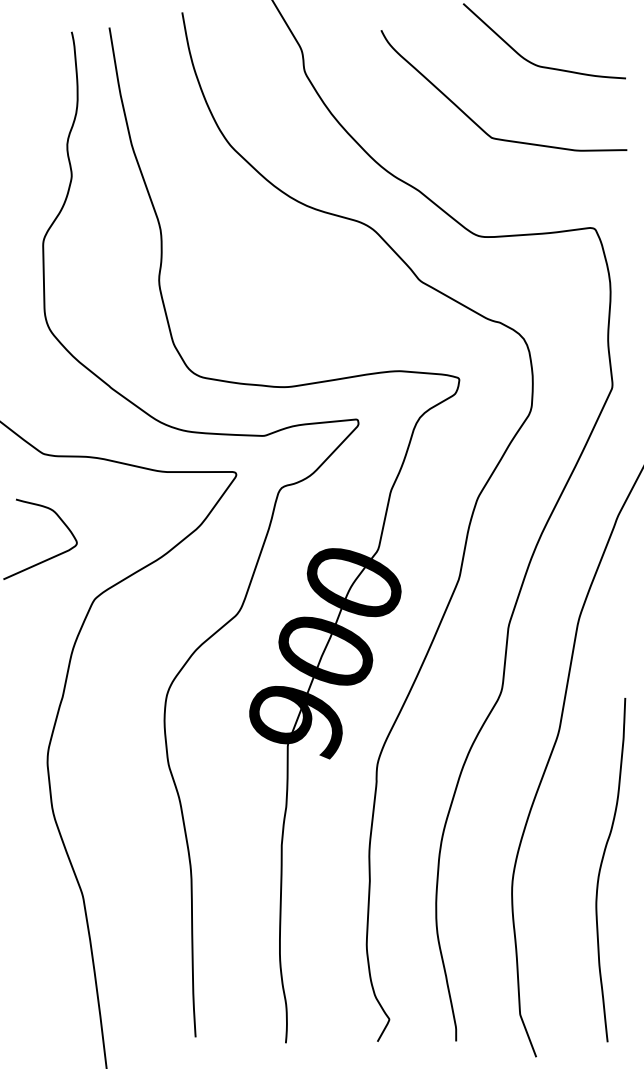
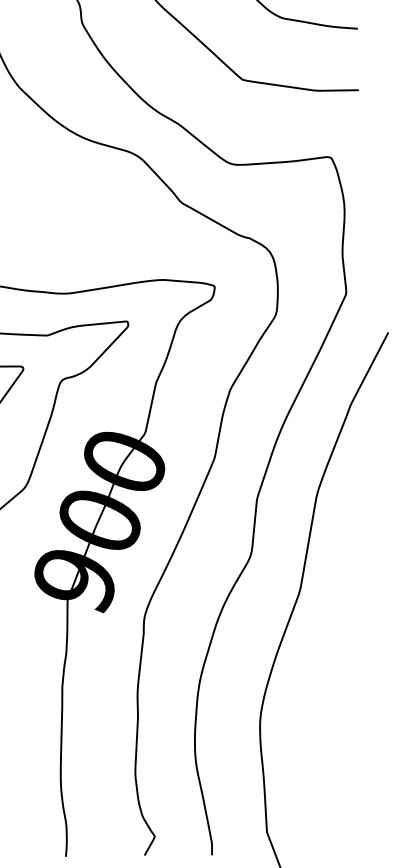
curve: (601, 868) -> (336, 706), removed

